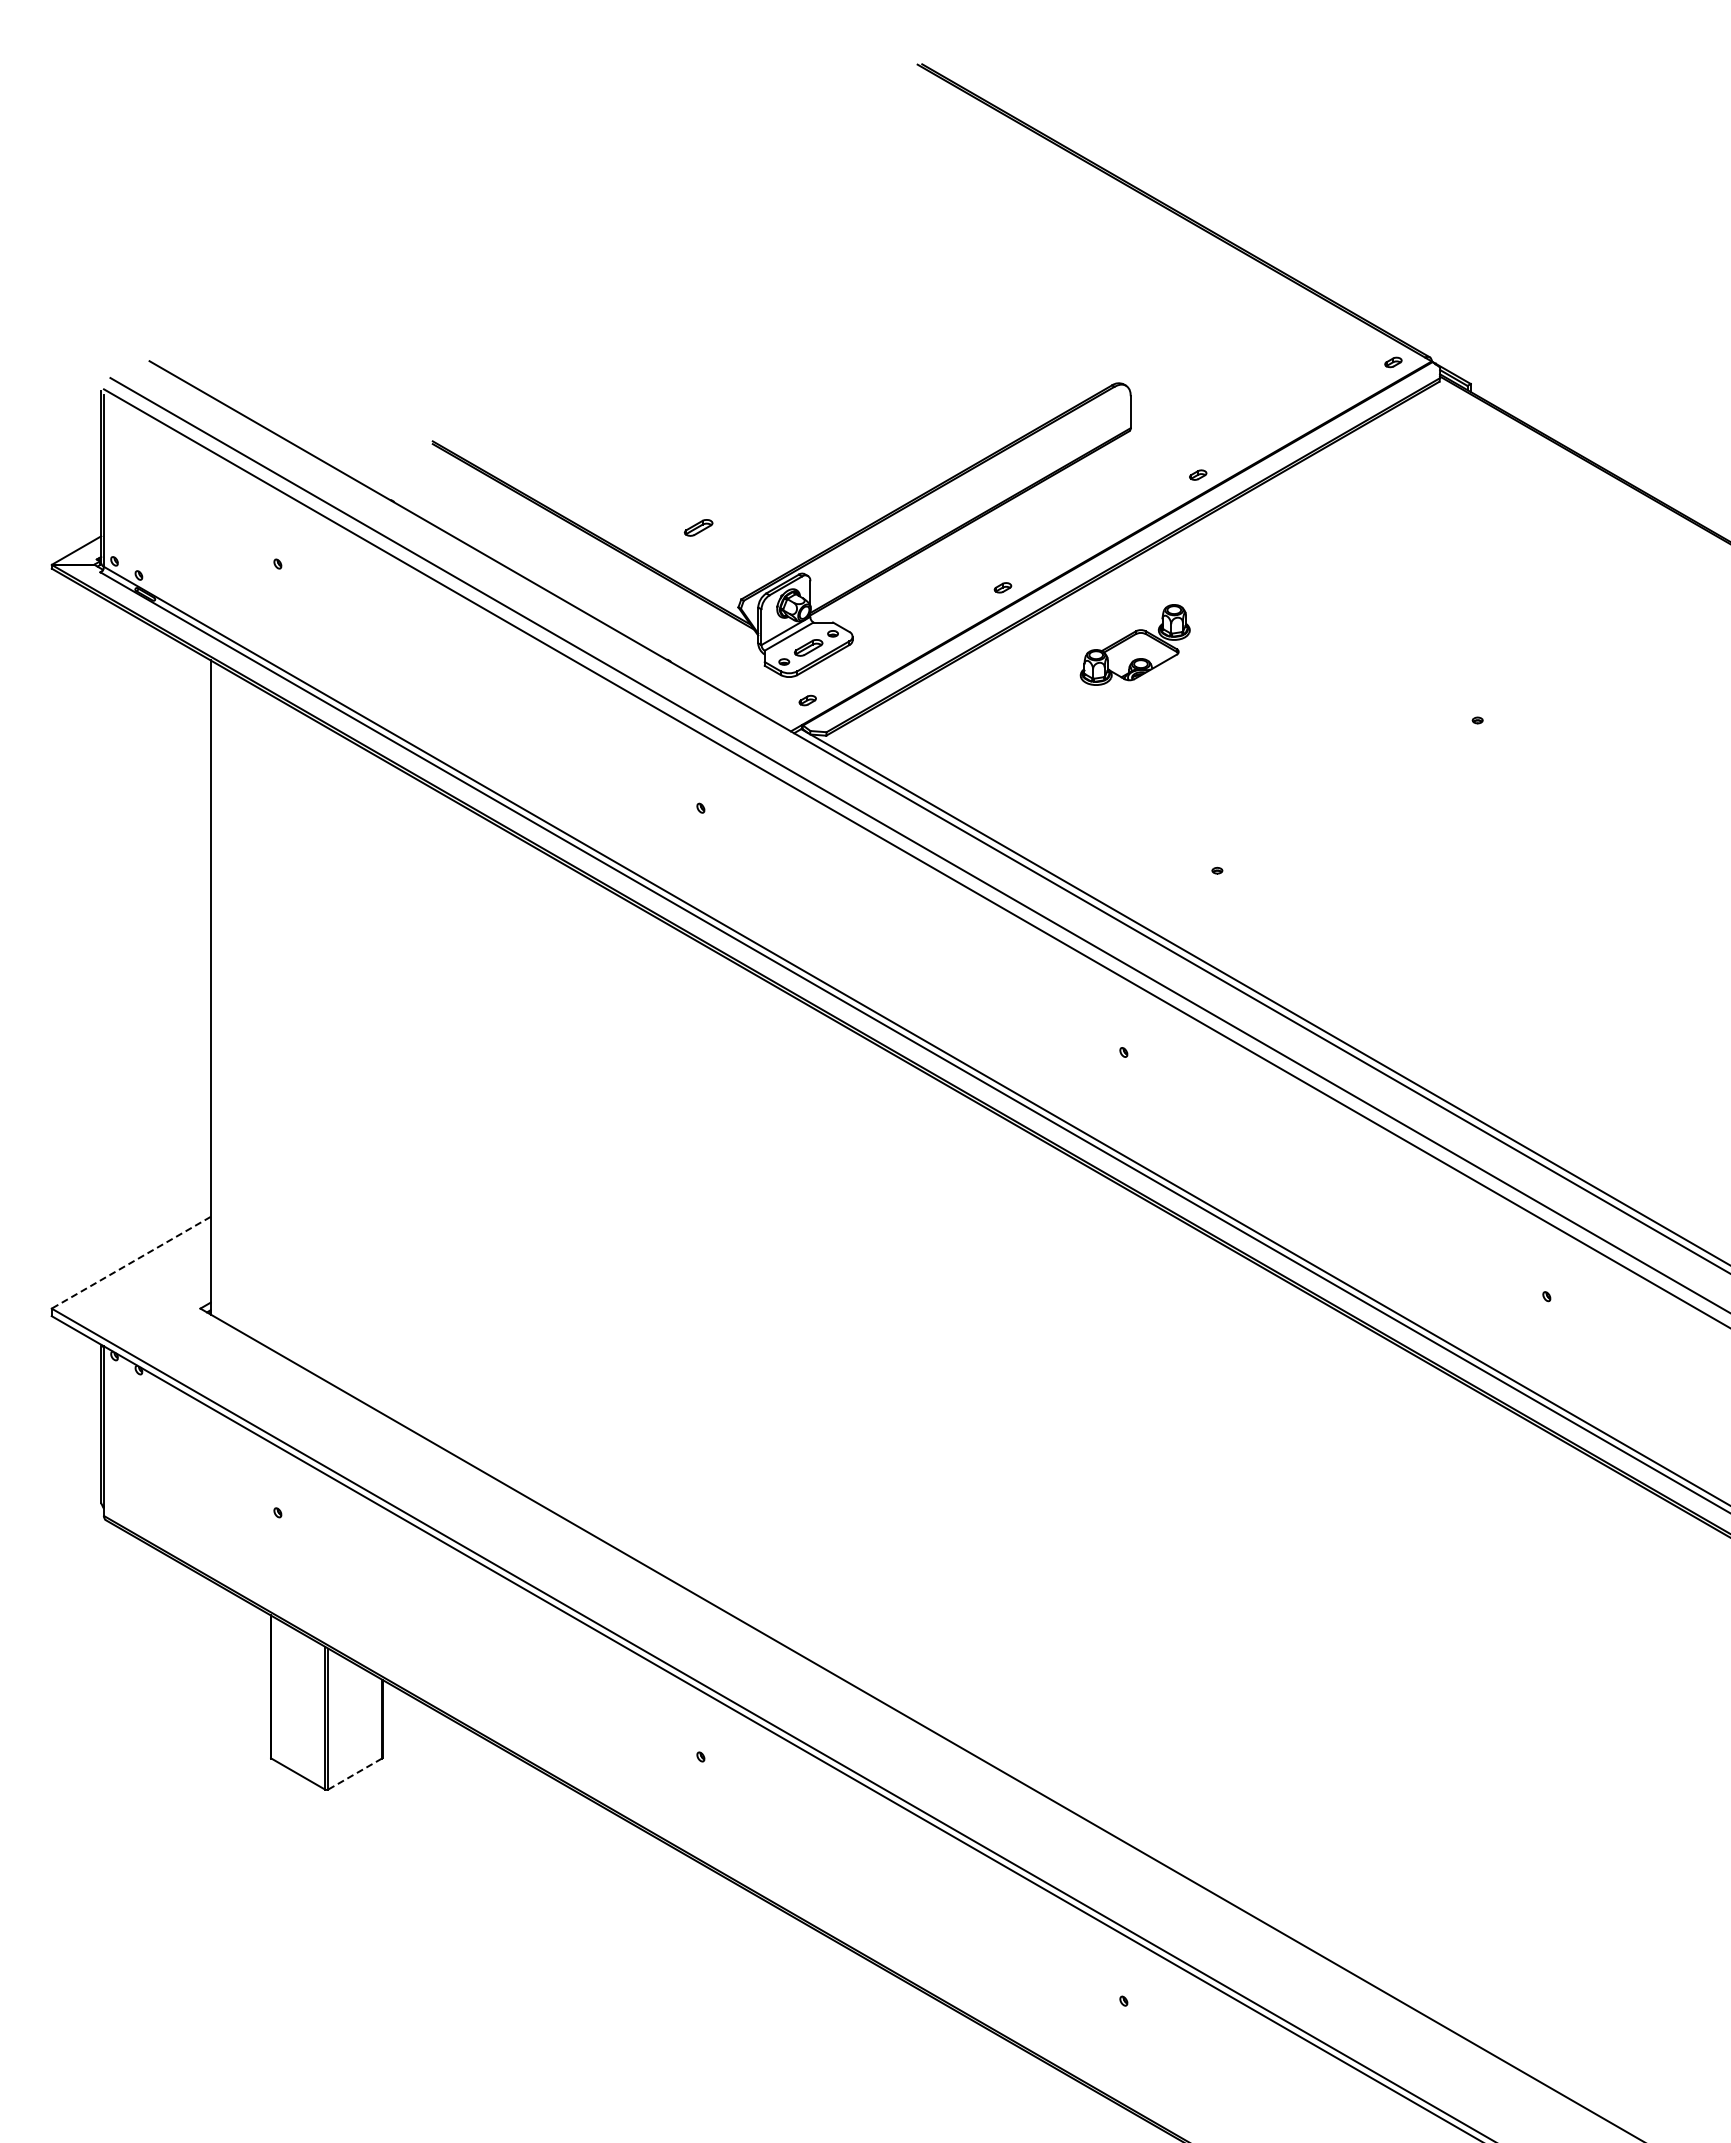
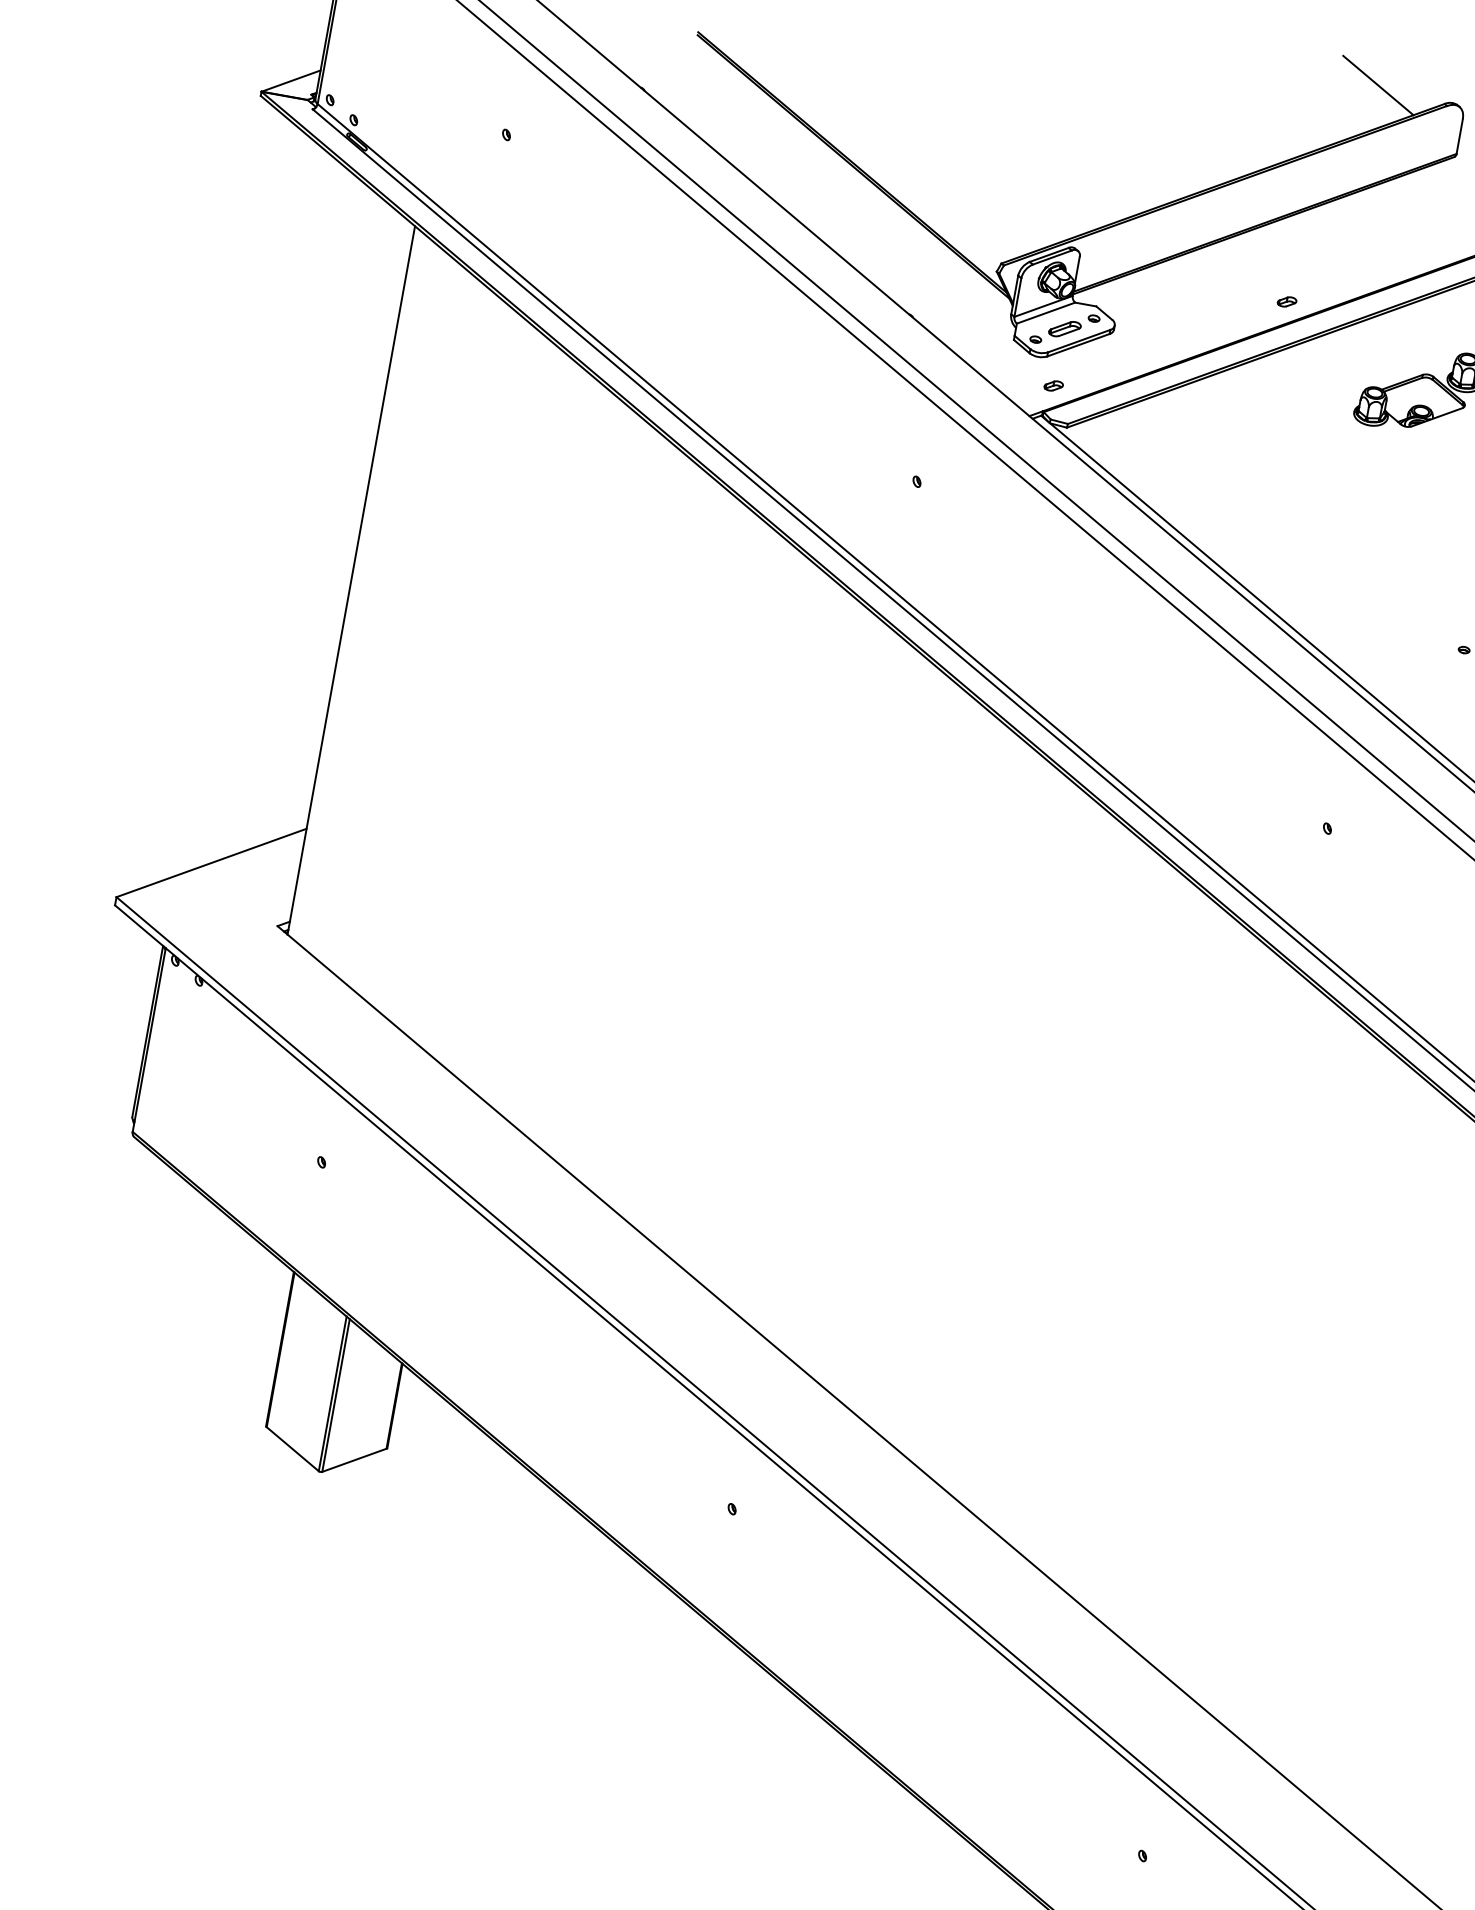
line: (1049, 379) -> (1378, 85), added
part: (698, 527) -> (969, 177), removed
line: (131, 1262) -> (211, 862), dashed -> solid
line: (354, 1774) -> (353, 1460), dashed -> solid

